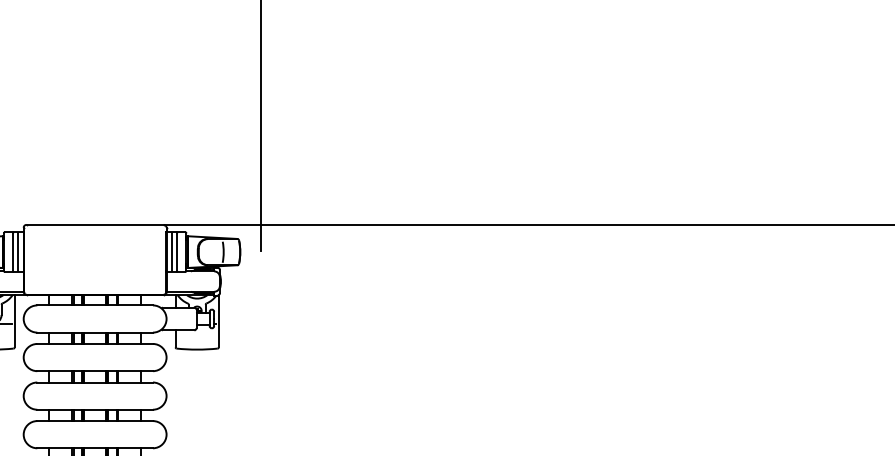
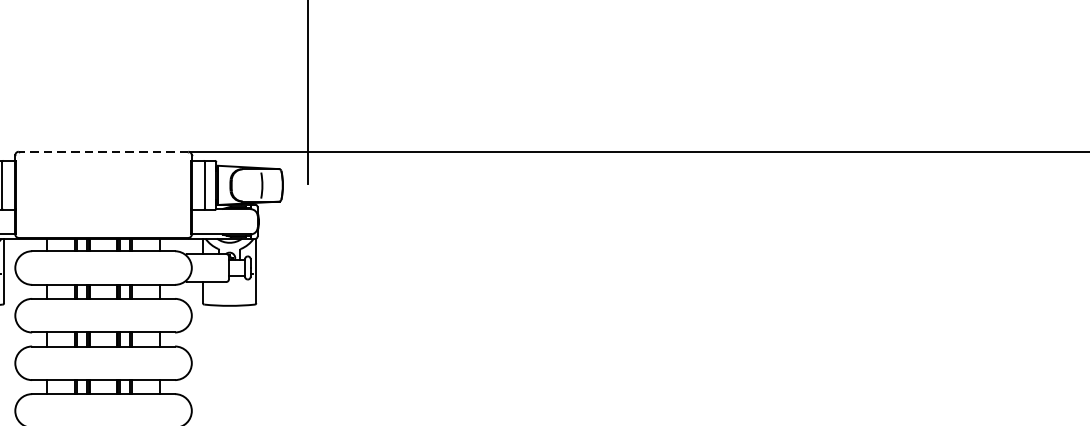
line: (95, 224) -> (104, 151), solid -> dashed
line: (18, 251) -> (8, 184), removed
line: (172, 251) -> (199, 184), removed

